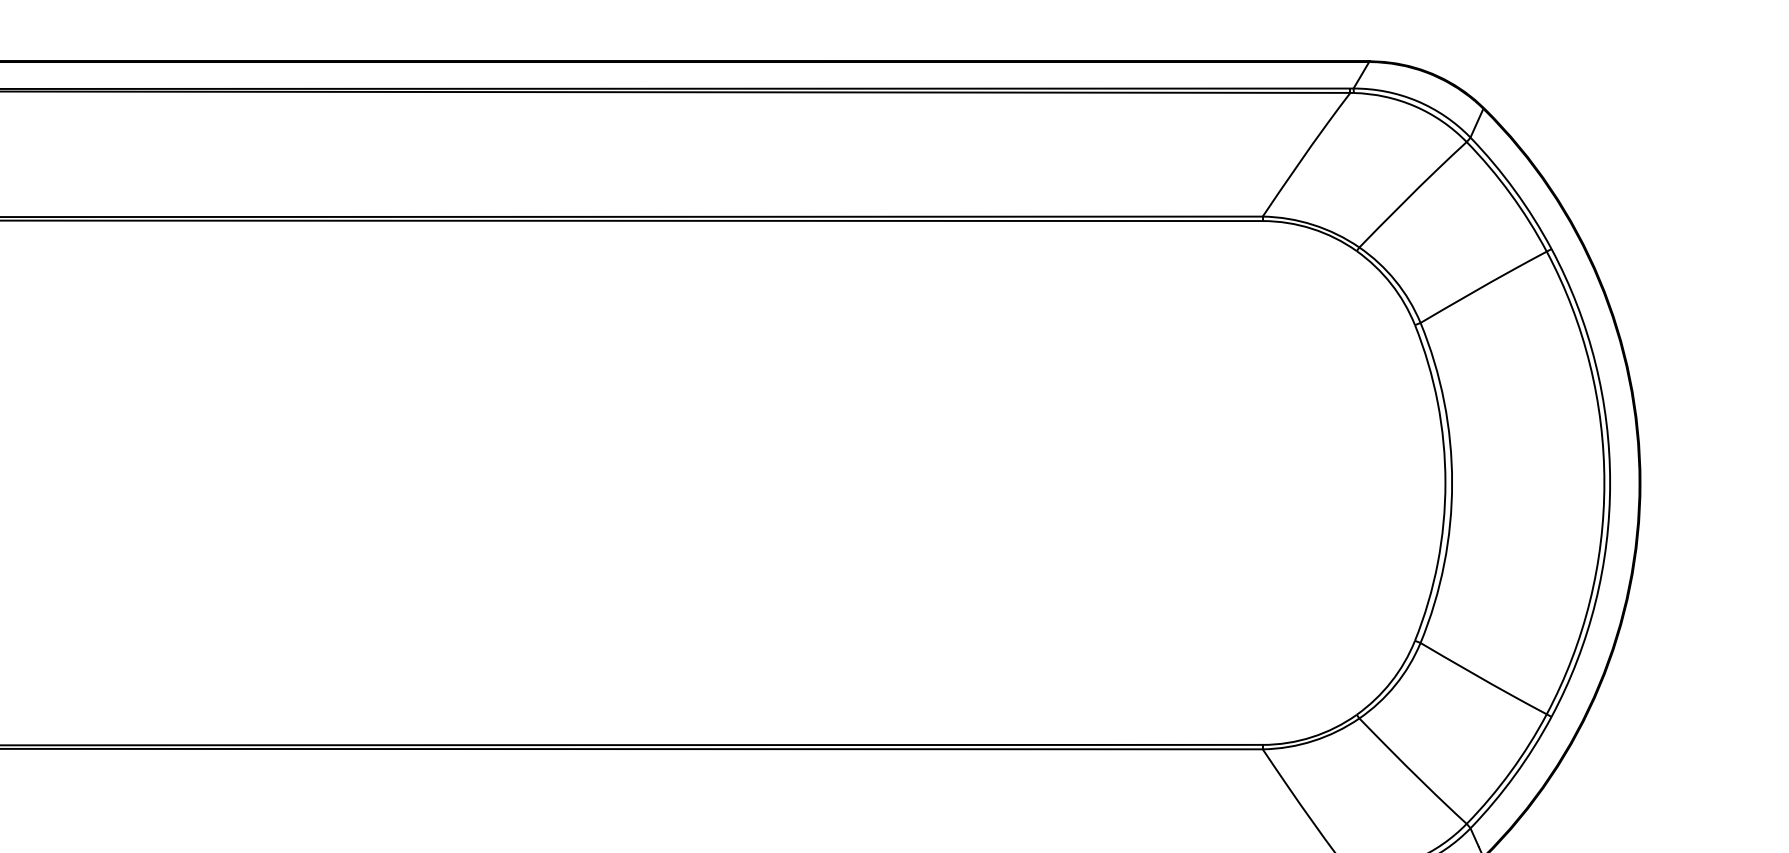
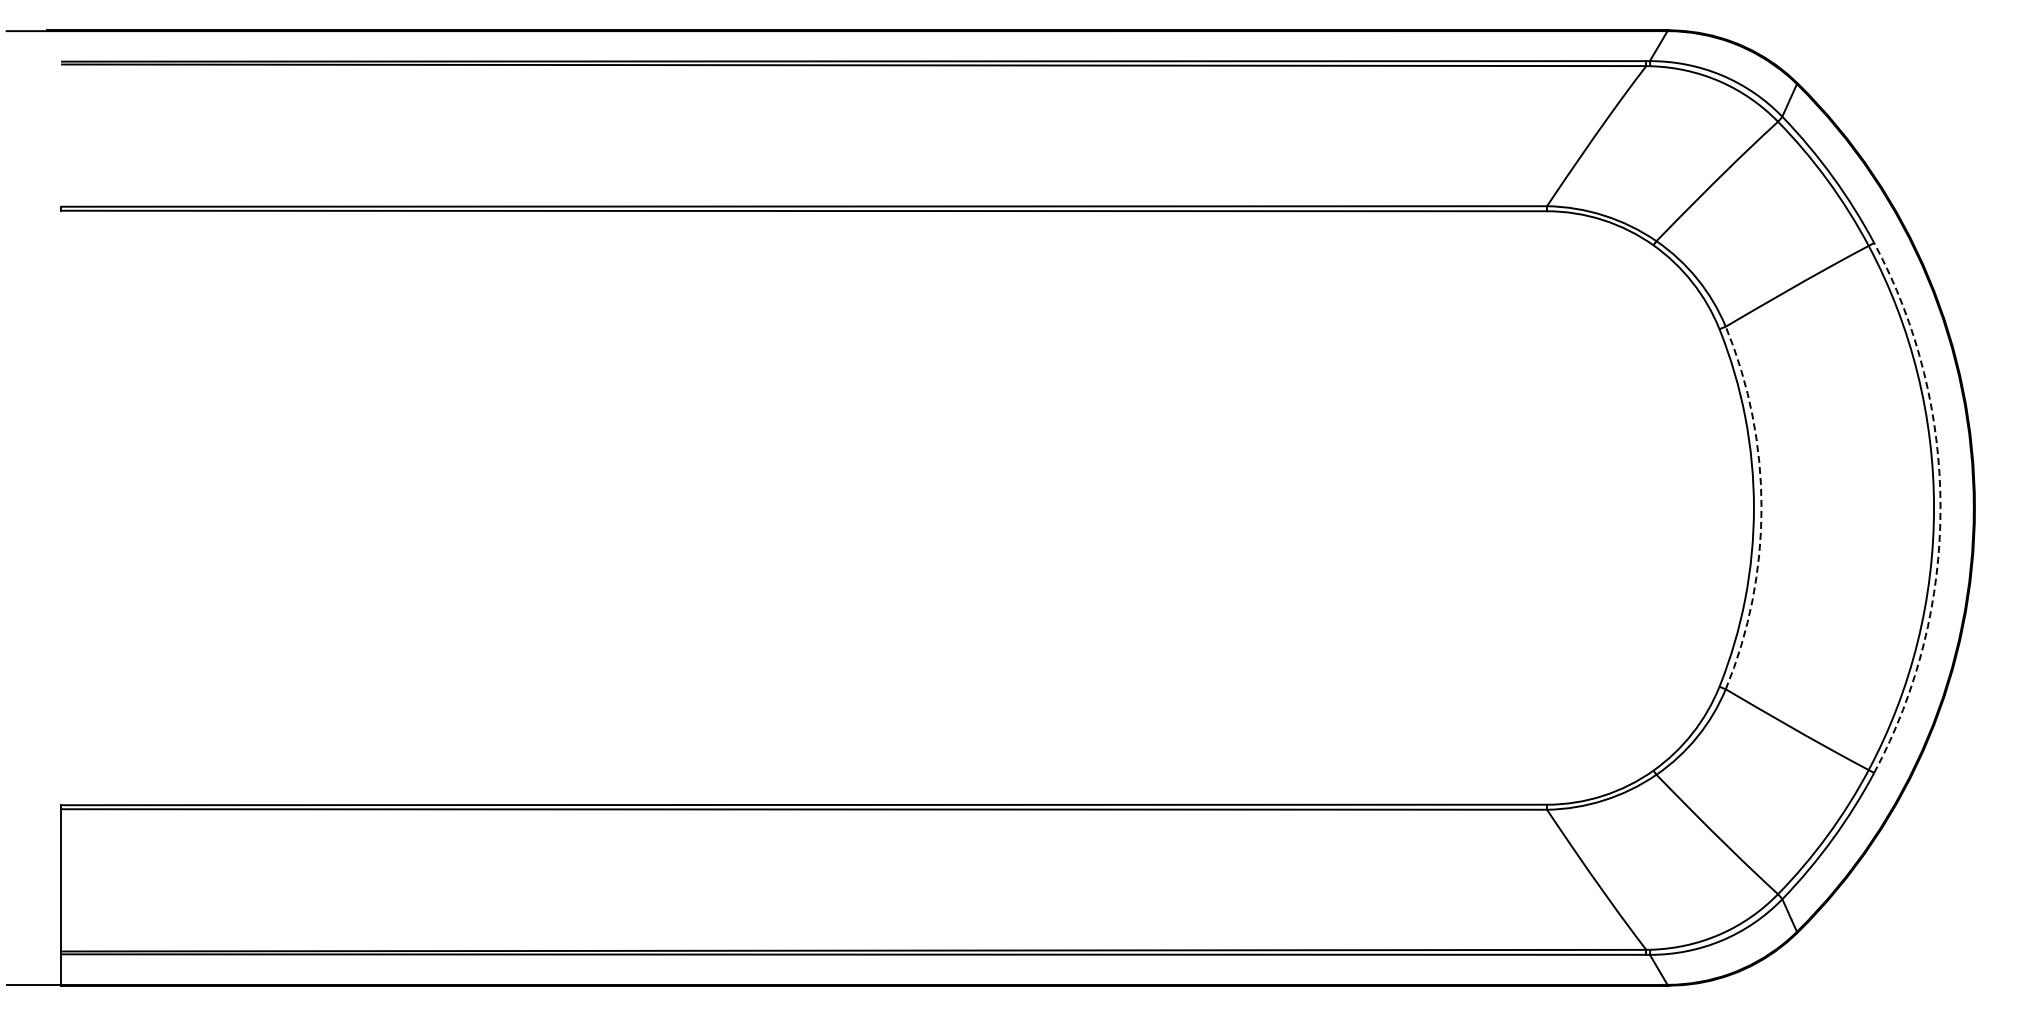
arc: (1452, 482) -> (1761, 507), solid -> dashed
arc: (1610, 482) -> (1940, 507), solid -> dashed

